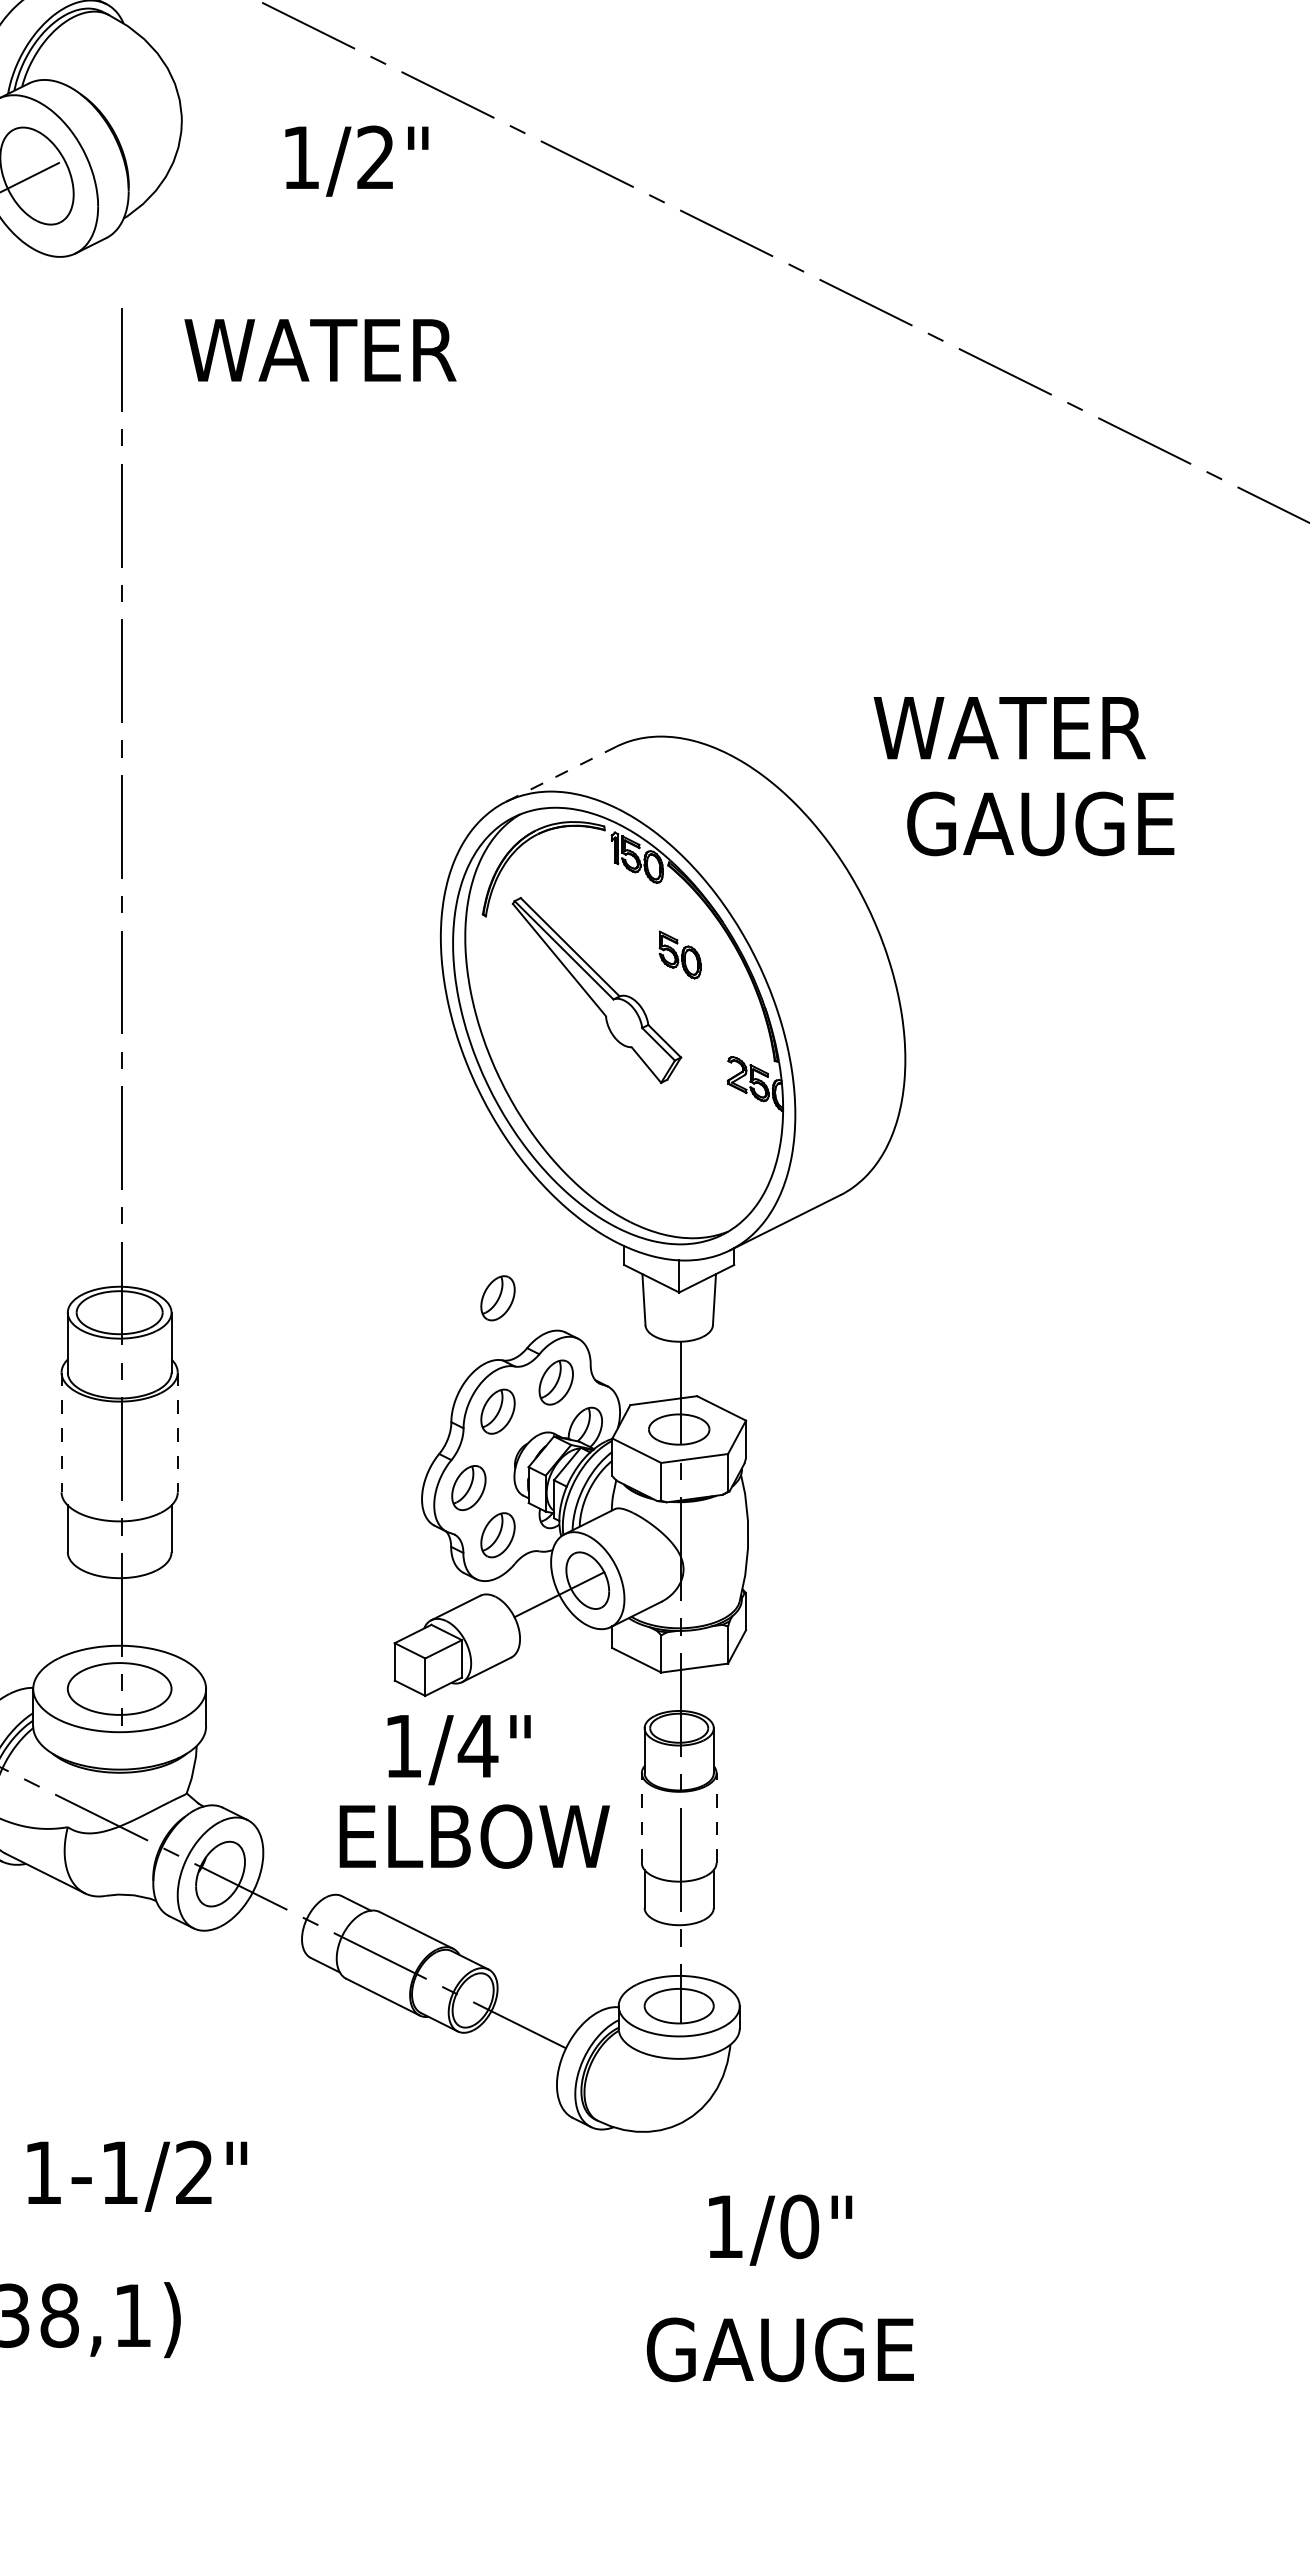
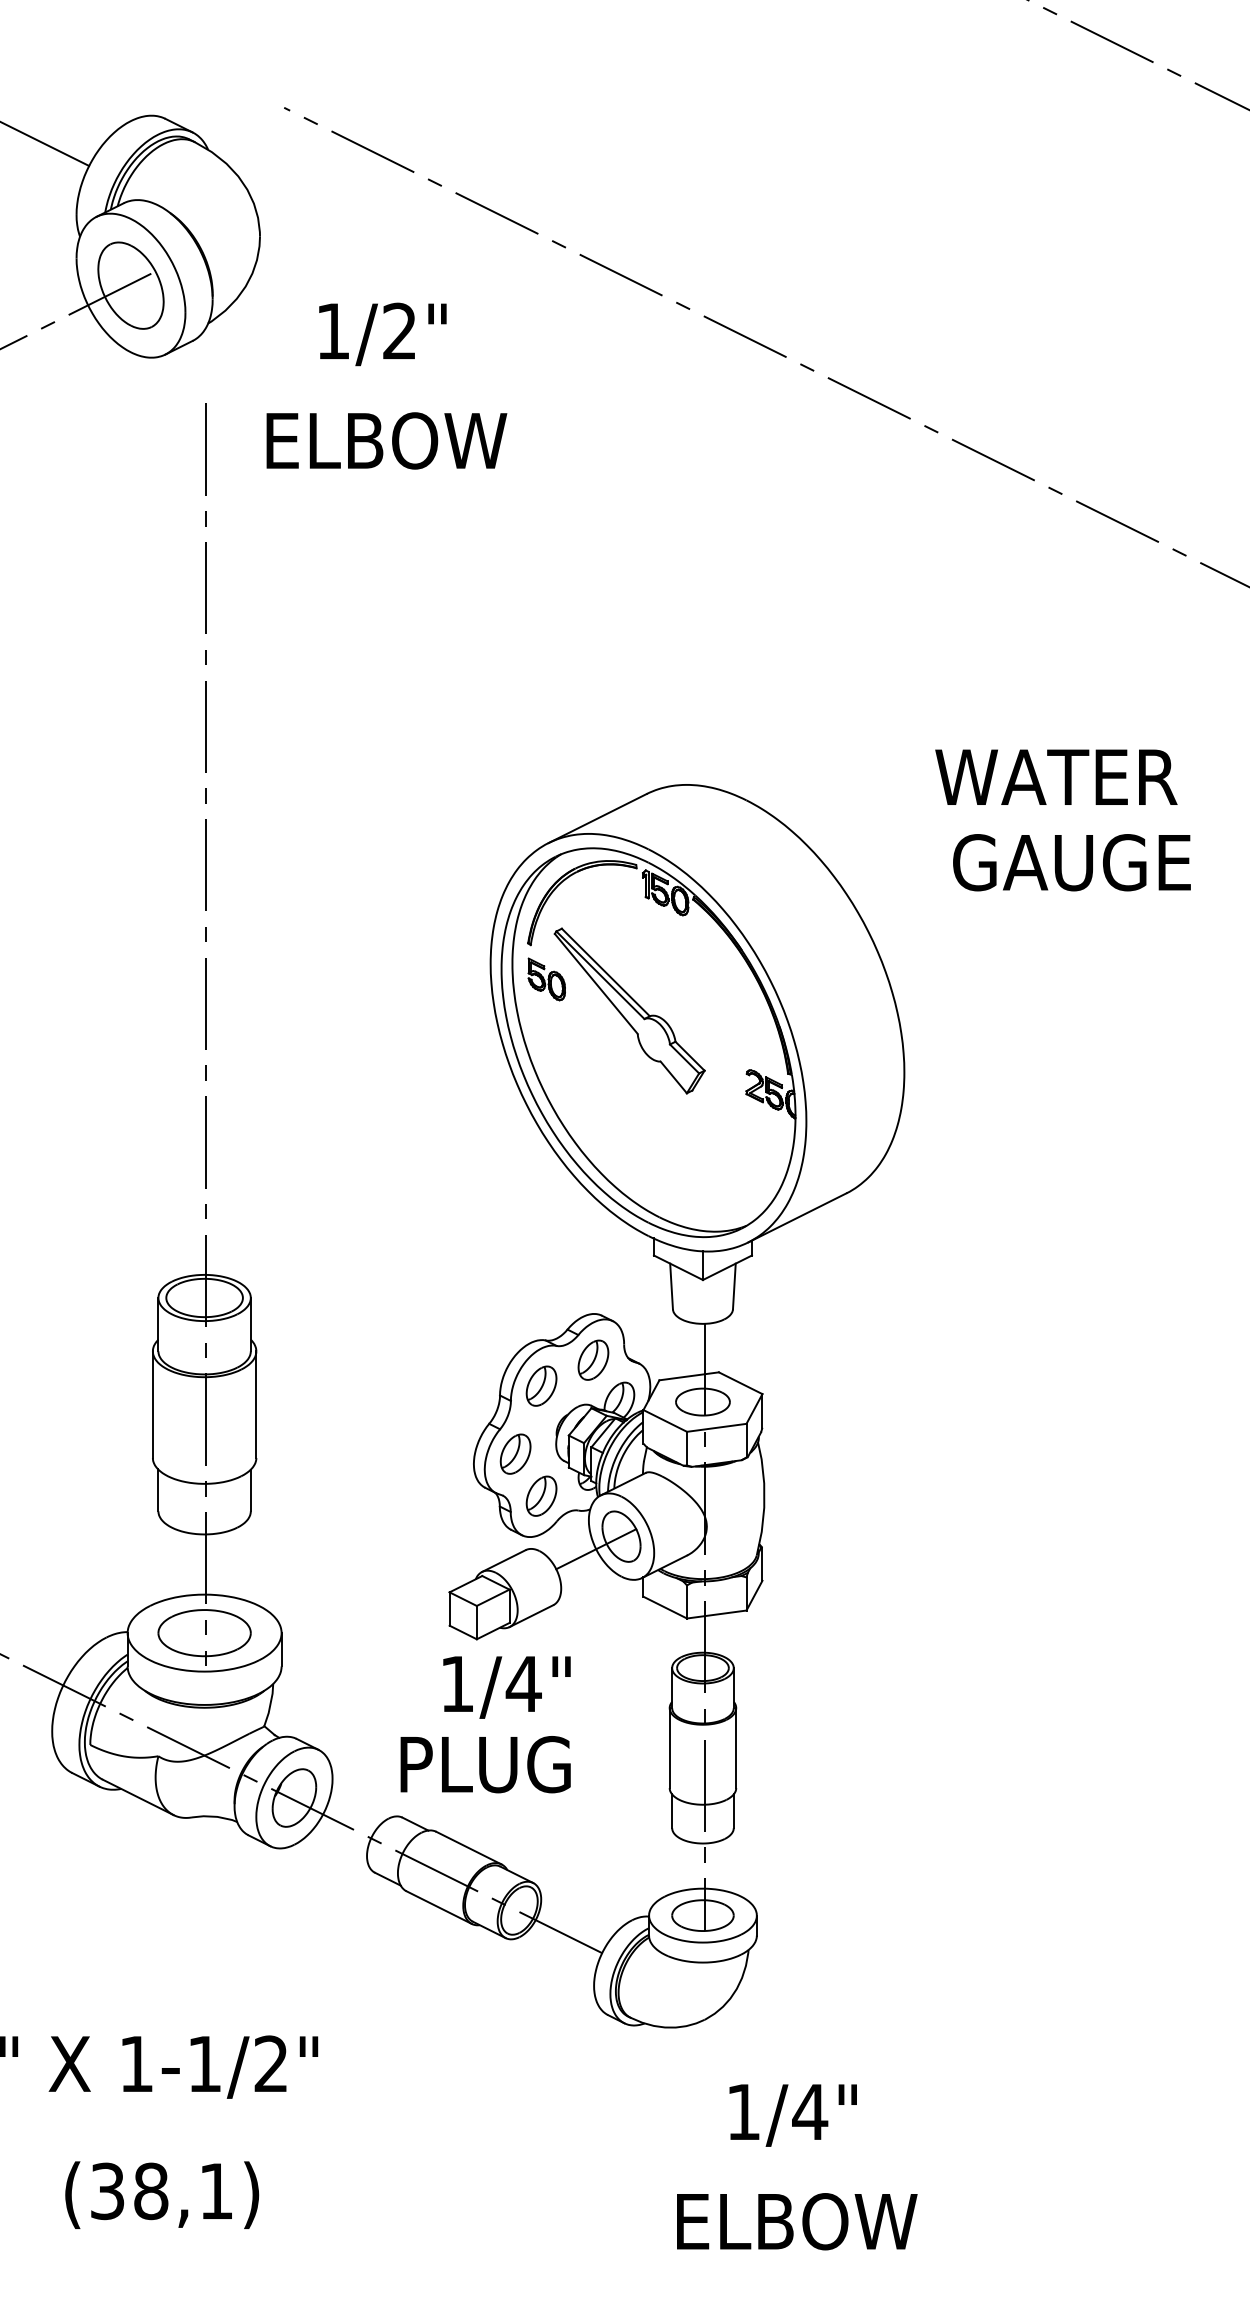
text: (356, 161) -> (382, 334), moved
text: (321, 349) -> (384, 440), WATER -> ELBOW
text: (1009, 727) -> (1056, 776), moved
line: (560, 774) -> (597, 818), dashed -> solid
text: (1040, 823) -> (1071, 862), moved
part: (679, 955) -> (546, 979), moved
part: (497, 1297) -> (541, 1284), removed
line: (61, 1433) -> (152, 1405), dashed -> solid
line: (177, 1433) -> (256, 1405), dashed -> solid
line: (641, 1817) -> (669, 1747), dashed -> solid
line: (716, 1817) -> (736, 1747), dashed -> solid
text: (478, 1836) -> (524, 1764), ELBOW -> PLUG
text: (799, 2226) -> (810, 2111), 1/0" -> 1/4"
text: (783, 2349) -> (795, 2221), GAUGE -> ELBOW

